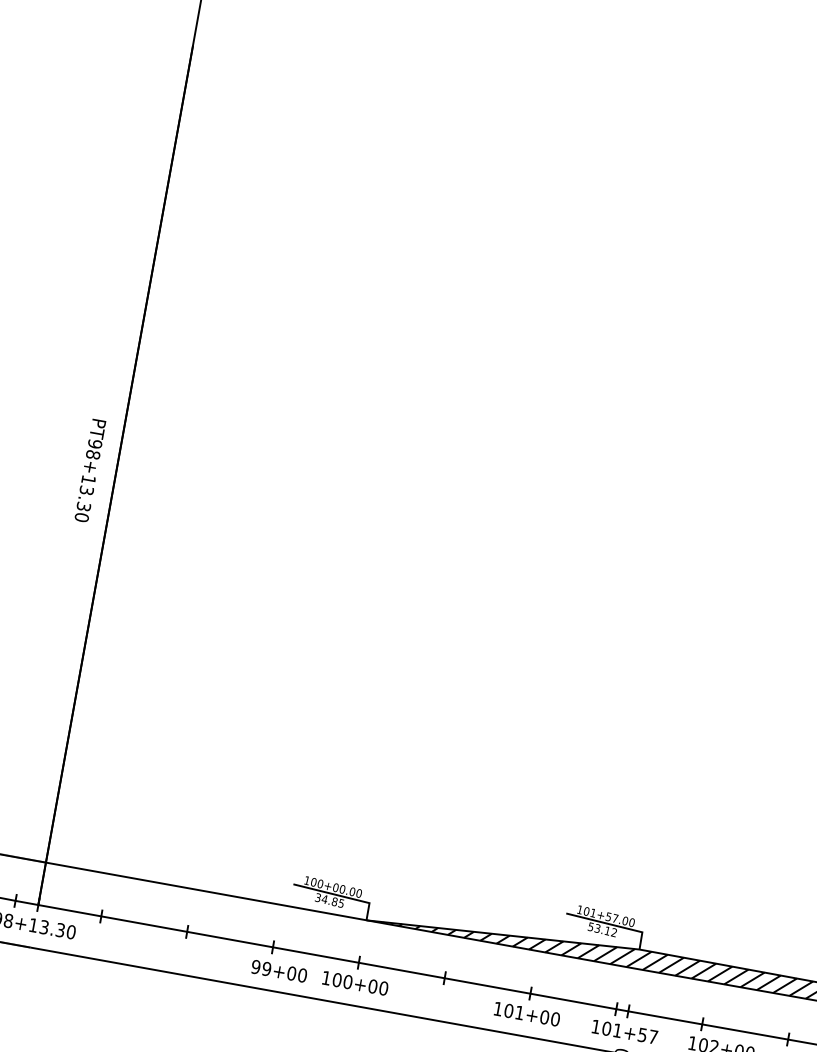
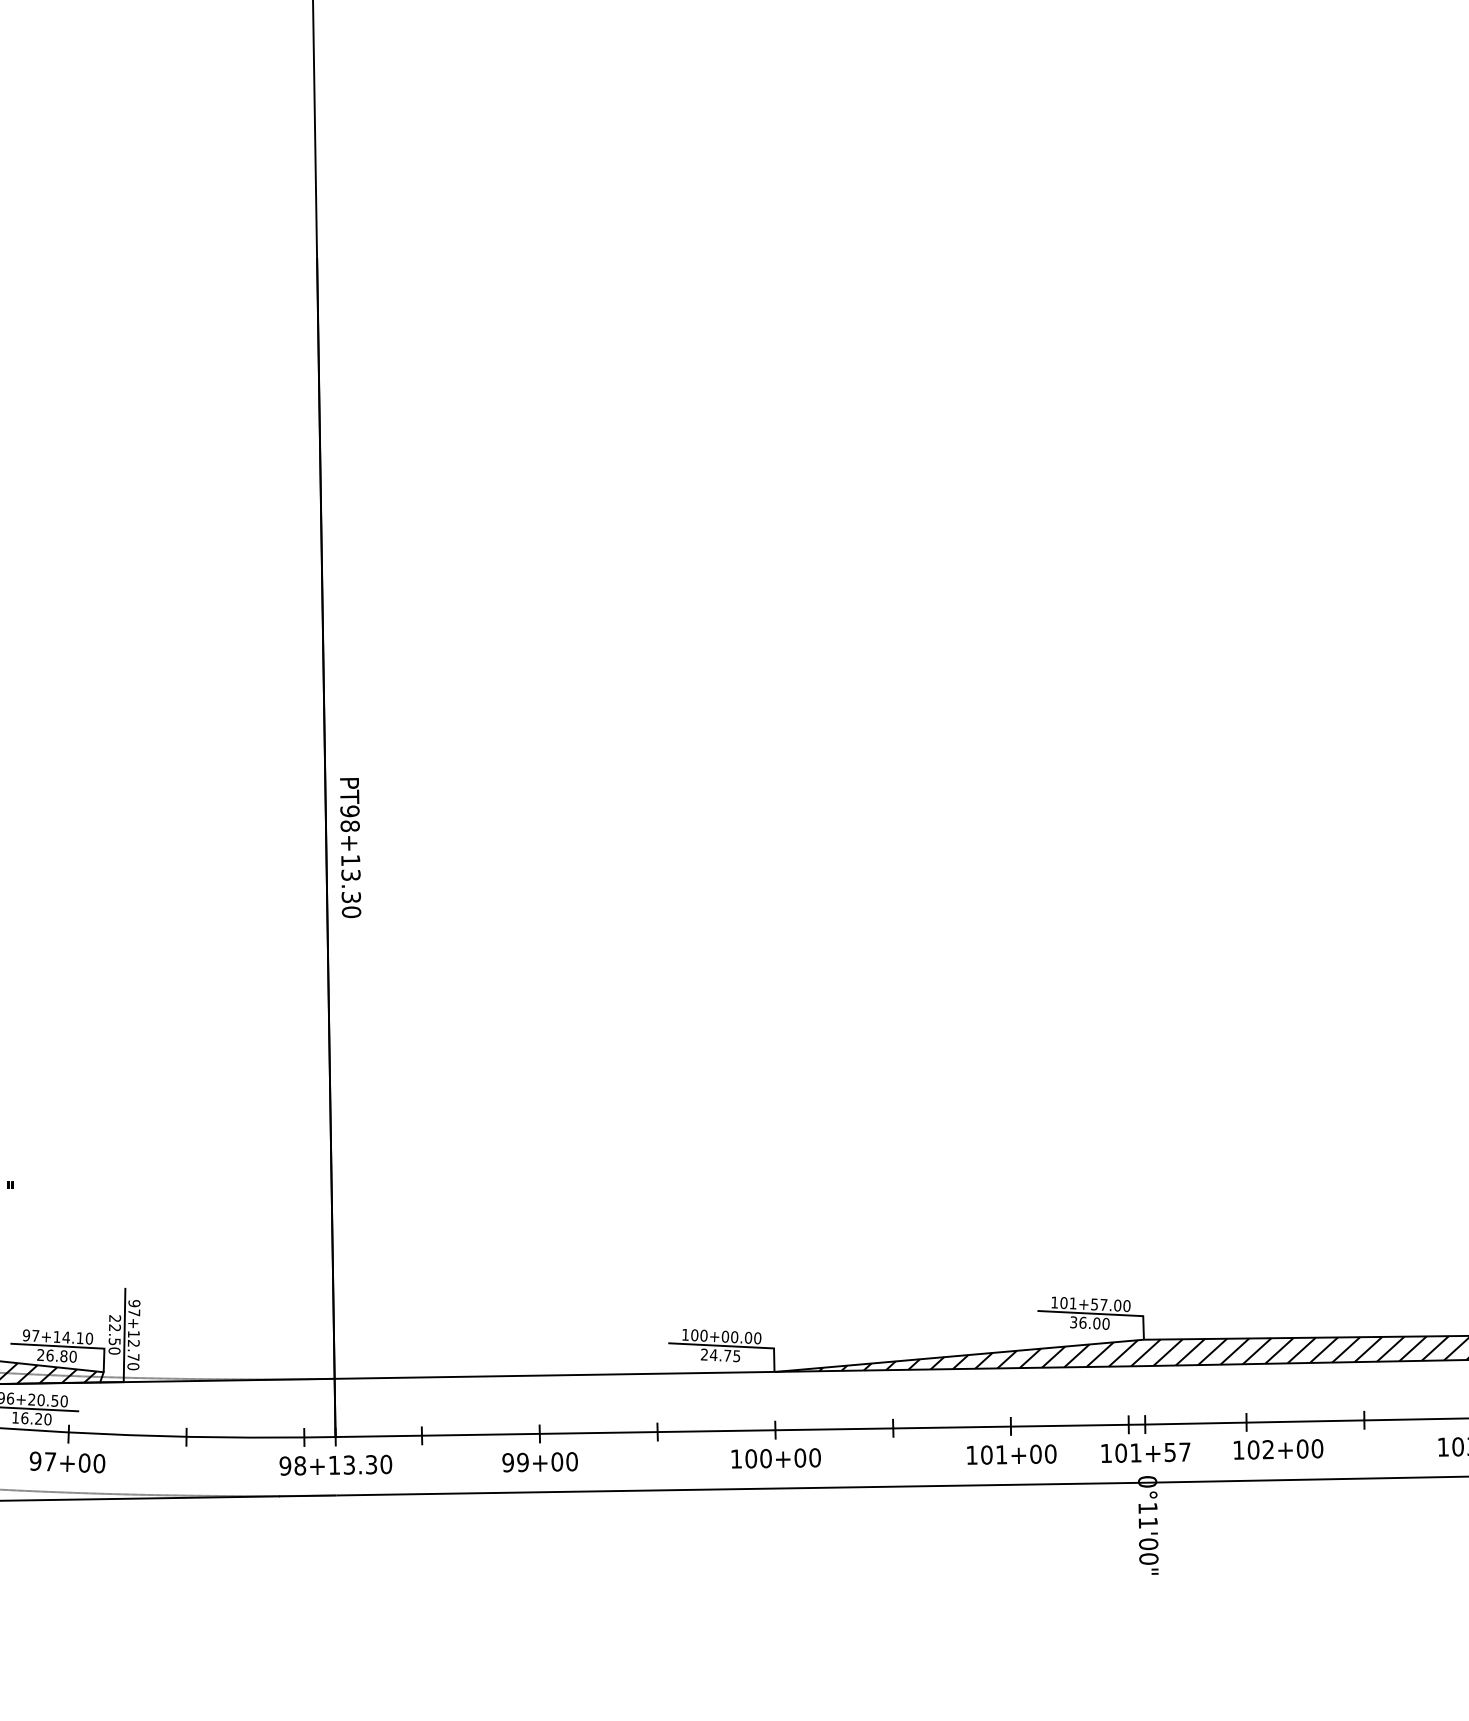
text: (90, 471) -> (350, 848), moved
text: (326, 900) -> (716, 1355), 34.85 -> 24.75
text: (602, 929) -> (1089, 1322), 53.12 -> 36.00
text: (278, 971) -> (539, 1462), moved

